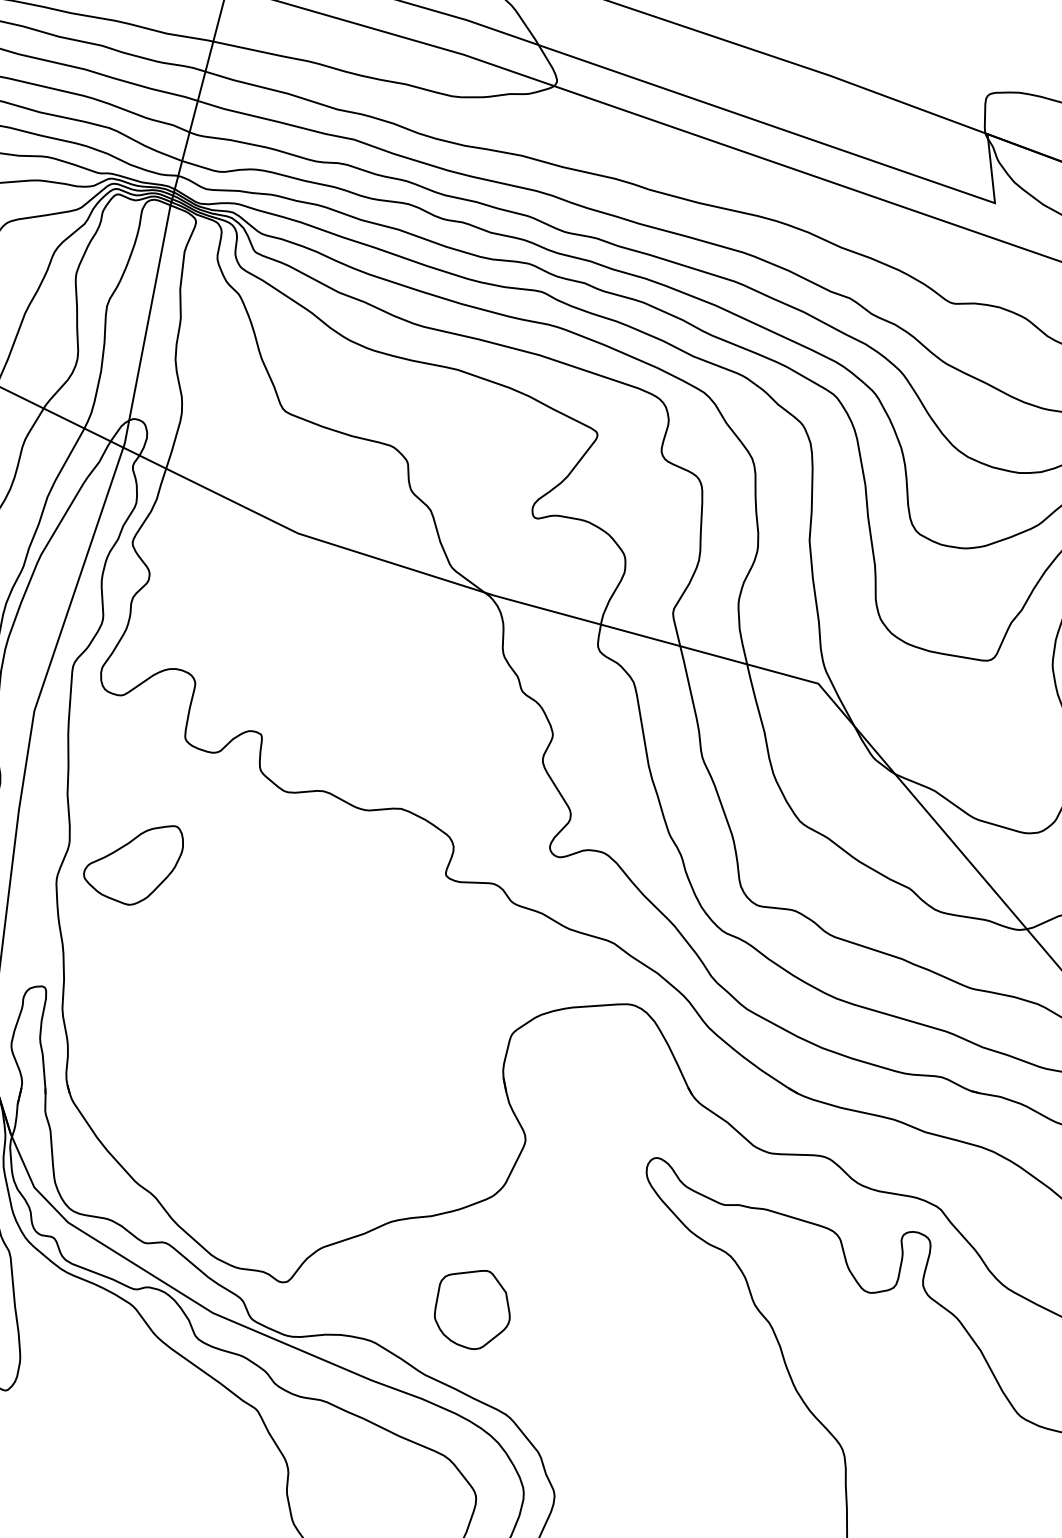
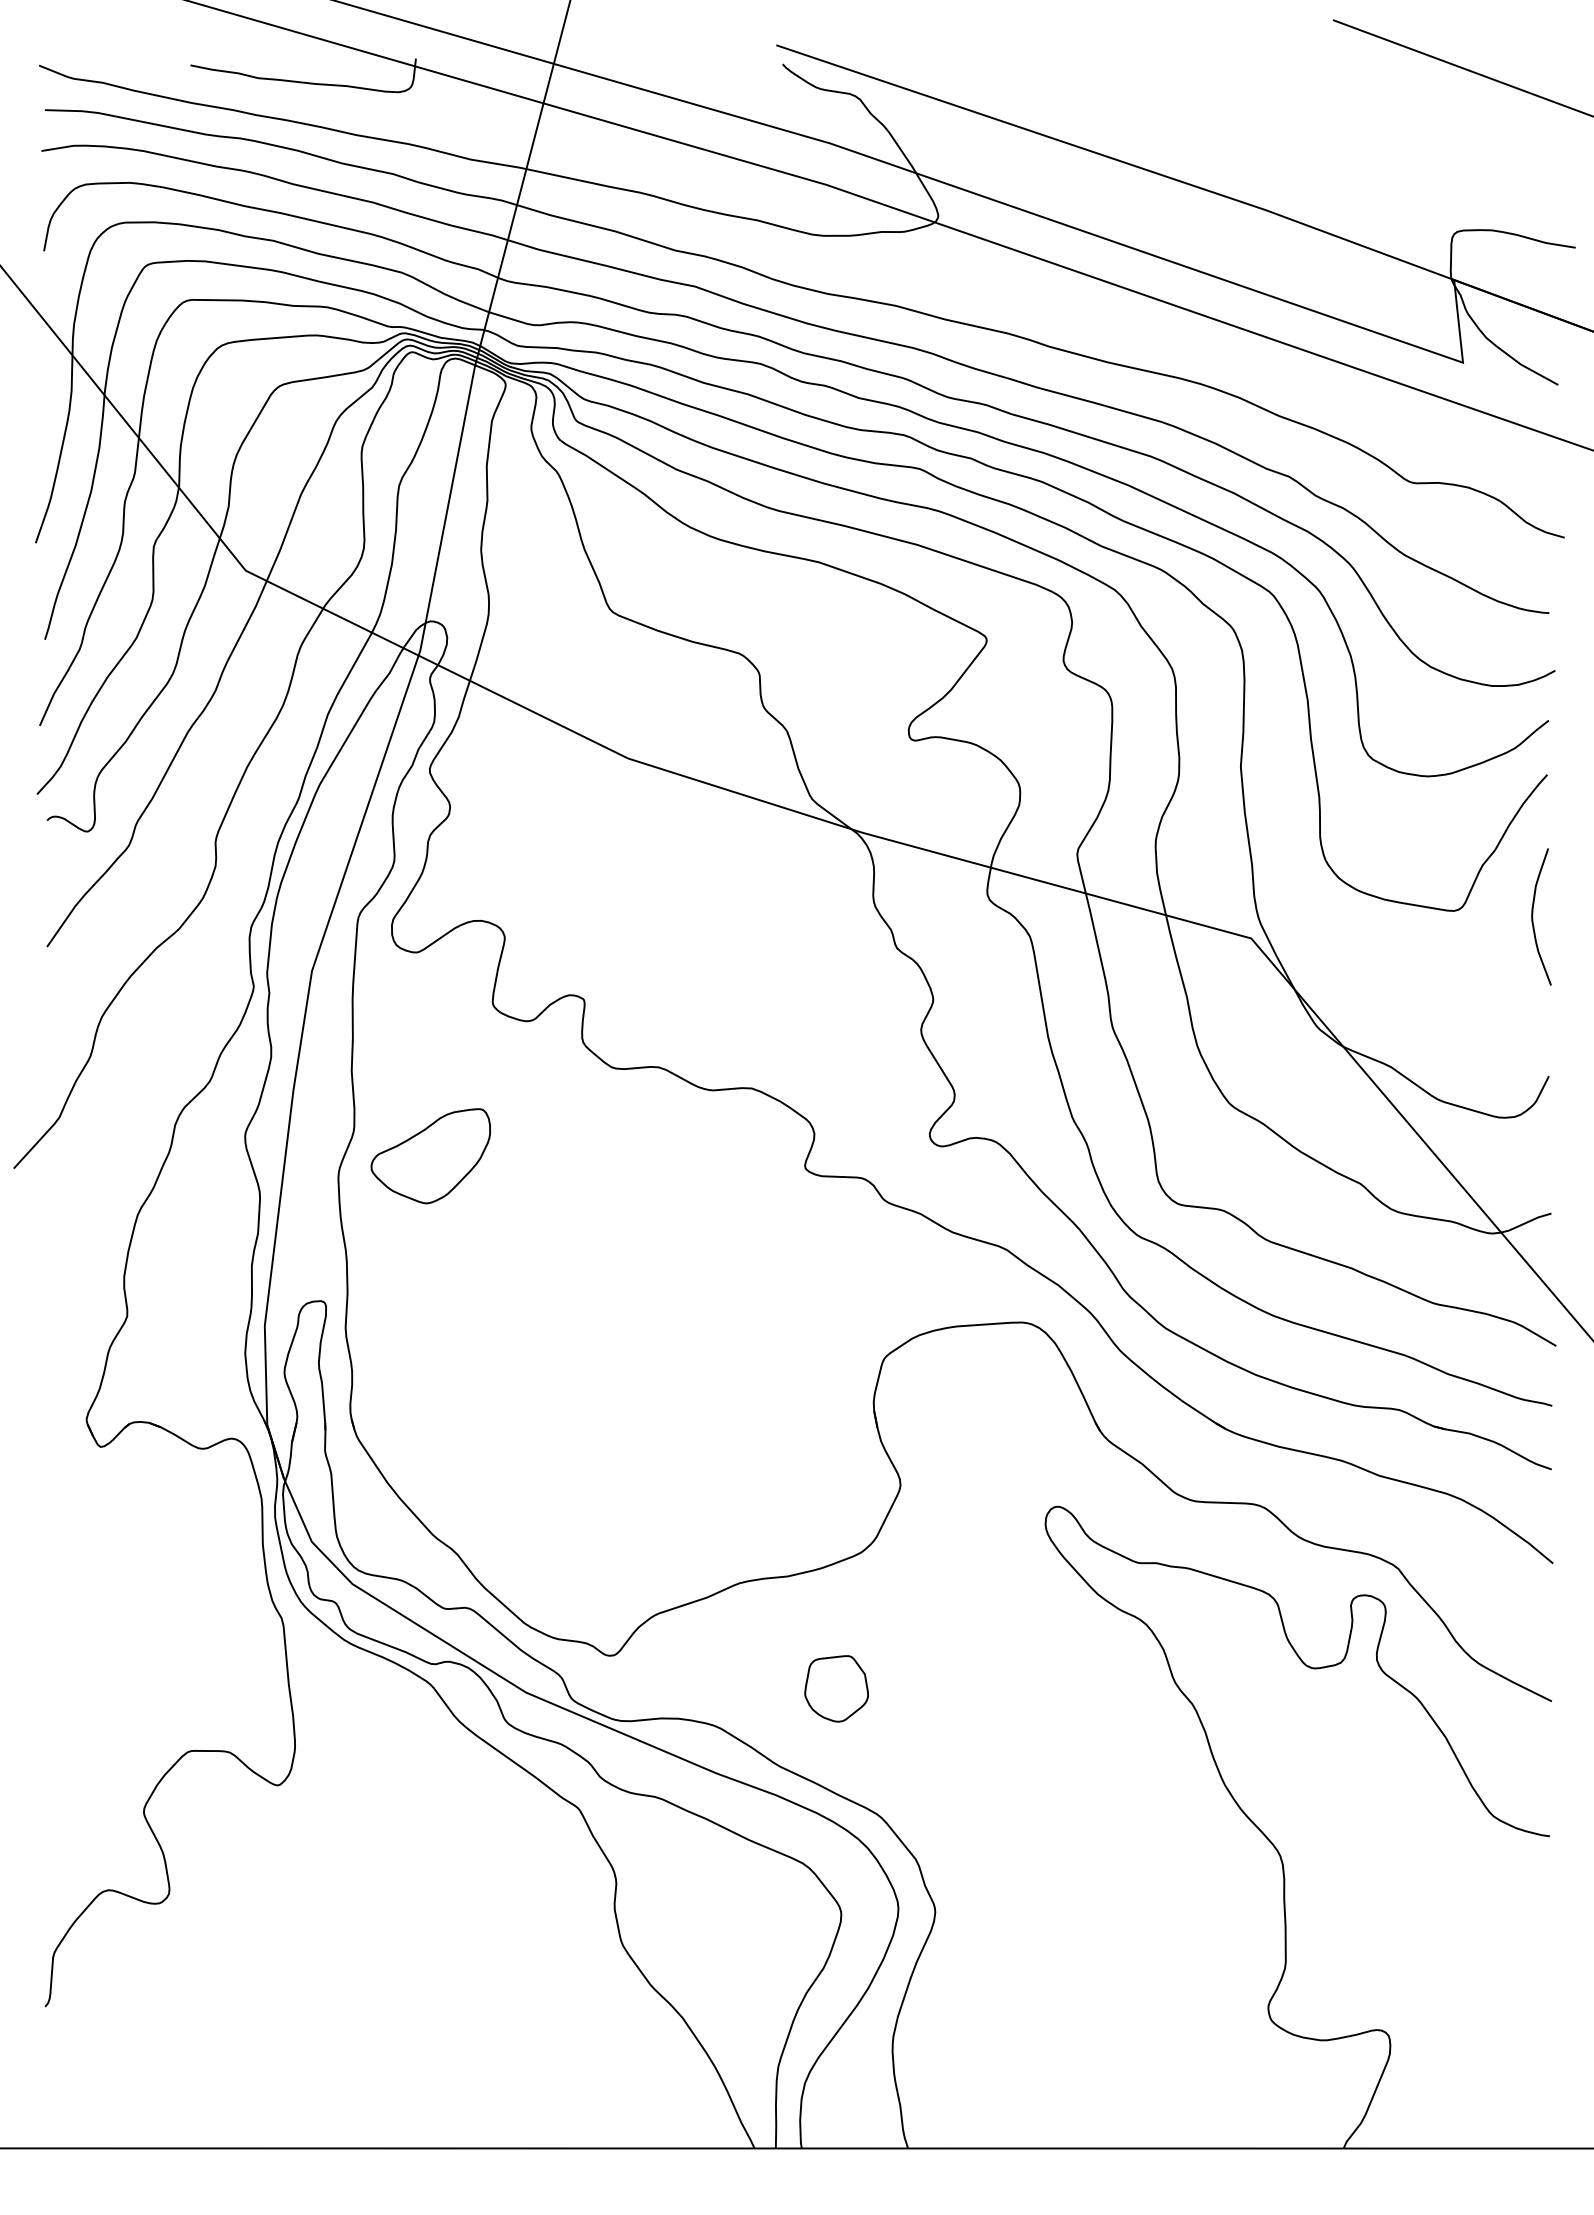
part: (472, 1309) -> (836, 1688), size x0.7

